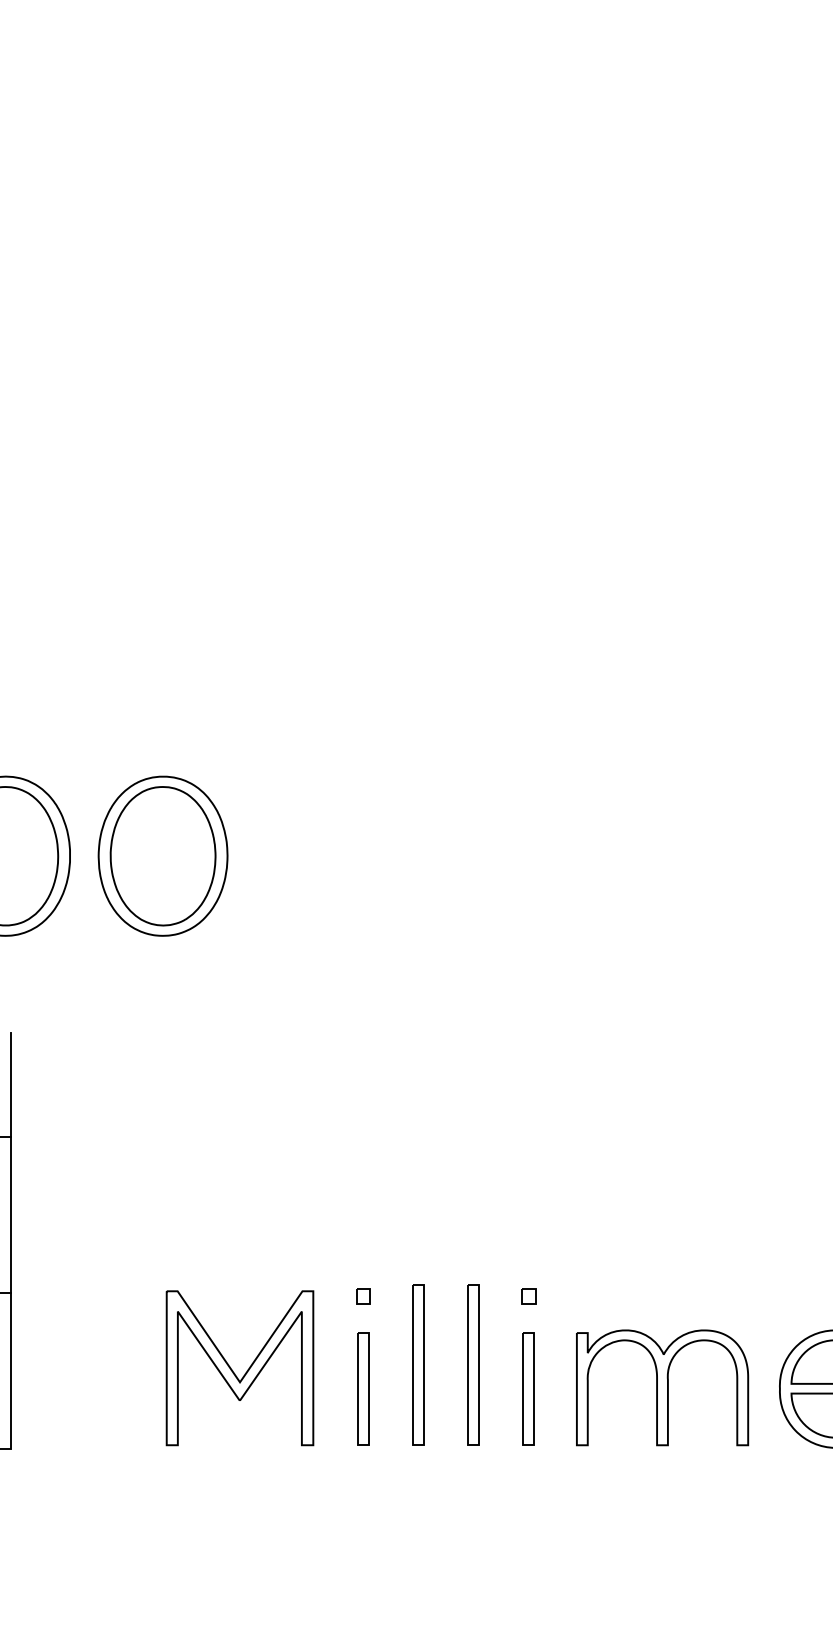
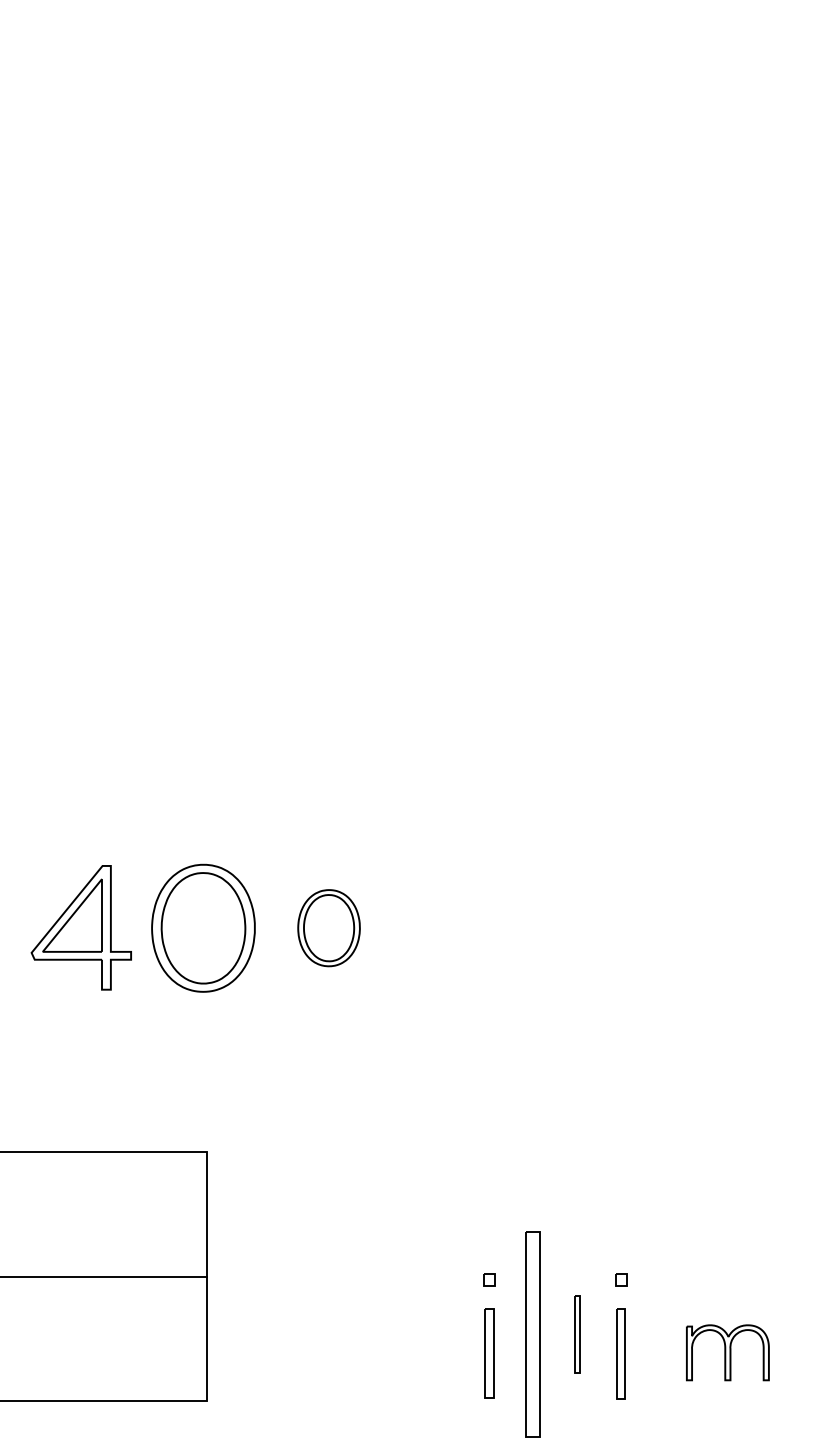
part: (162, 855) -> (328, 927), size x0.6
line: (10, 1084) -> (207, 1110), removed
part: (419, 1363) -> (533, 1333), size x1.6
part: (474, 1363) -> (577, 1333), size x0.6
part: (239, 1367) -> (390, 1336), removed
part: (662, 1387) -> (727, 1352), size x0.6

